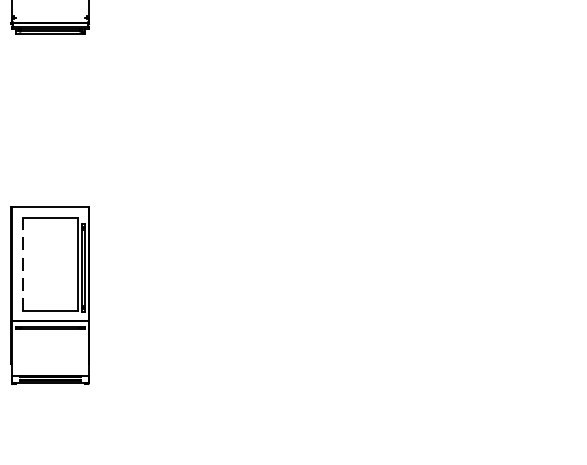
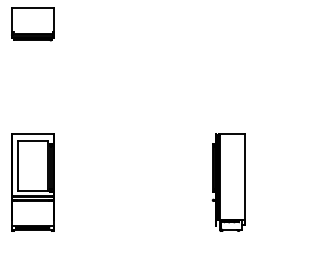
line: (23, 263) -> (18, 165), dashed -> solid
part: (410, 294) -> (228, 182), added

